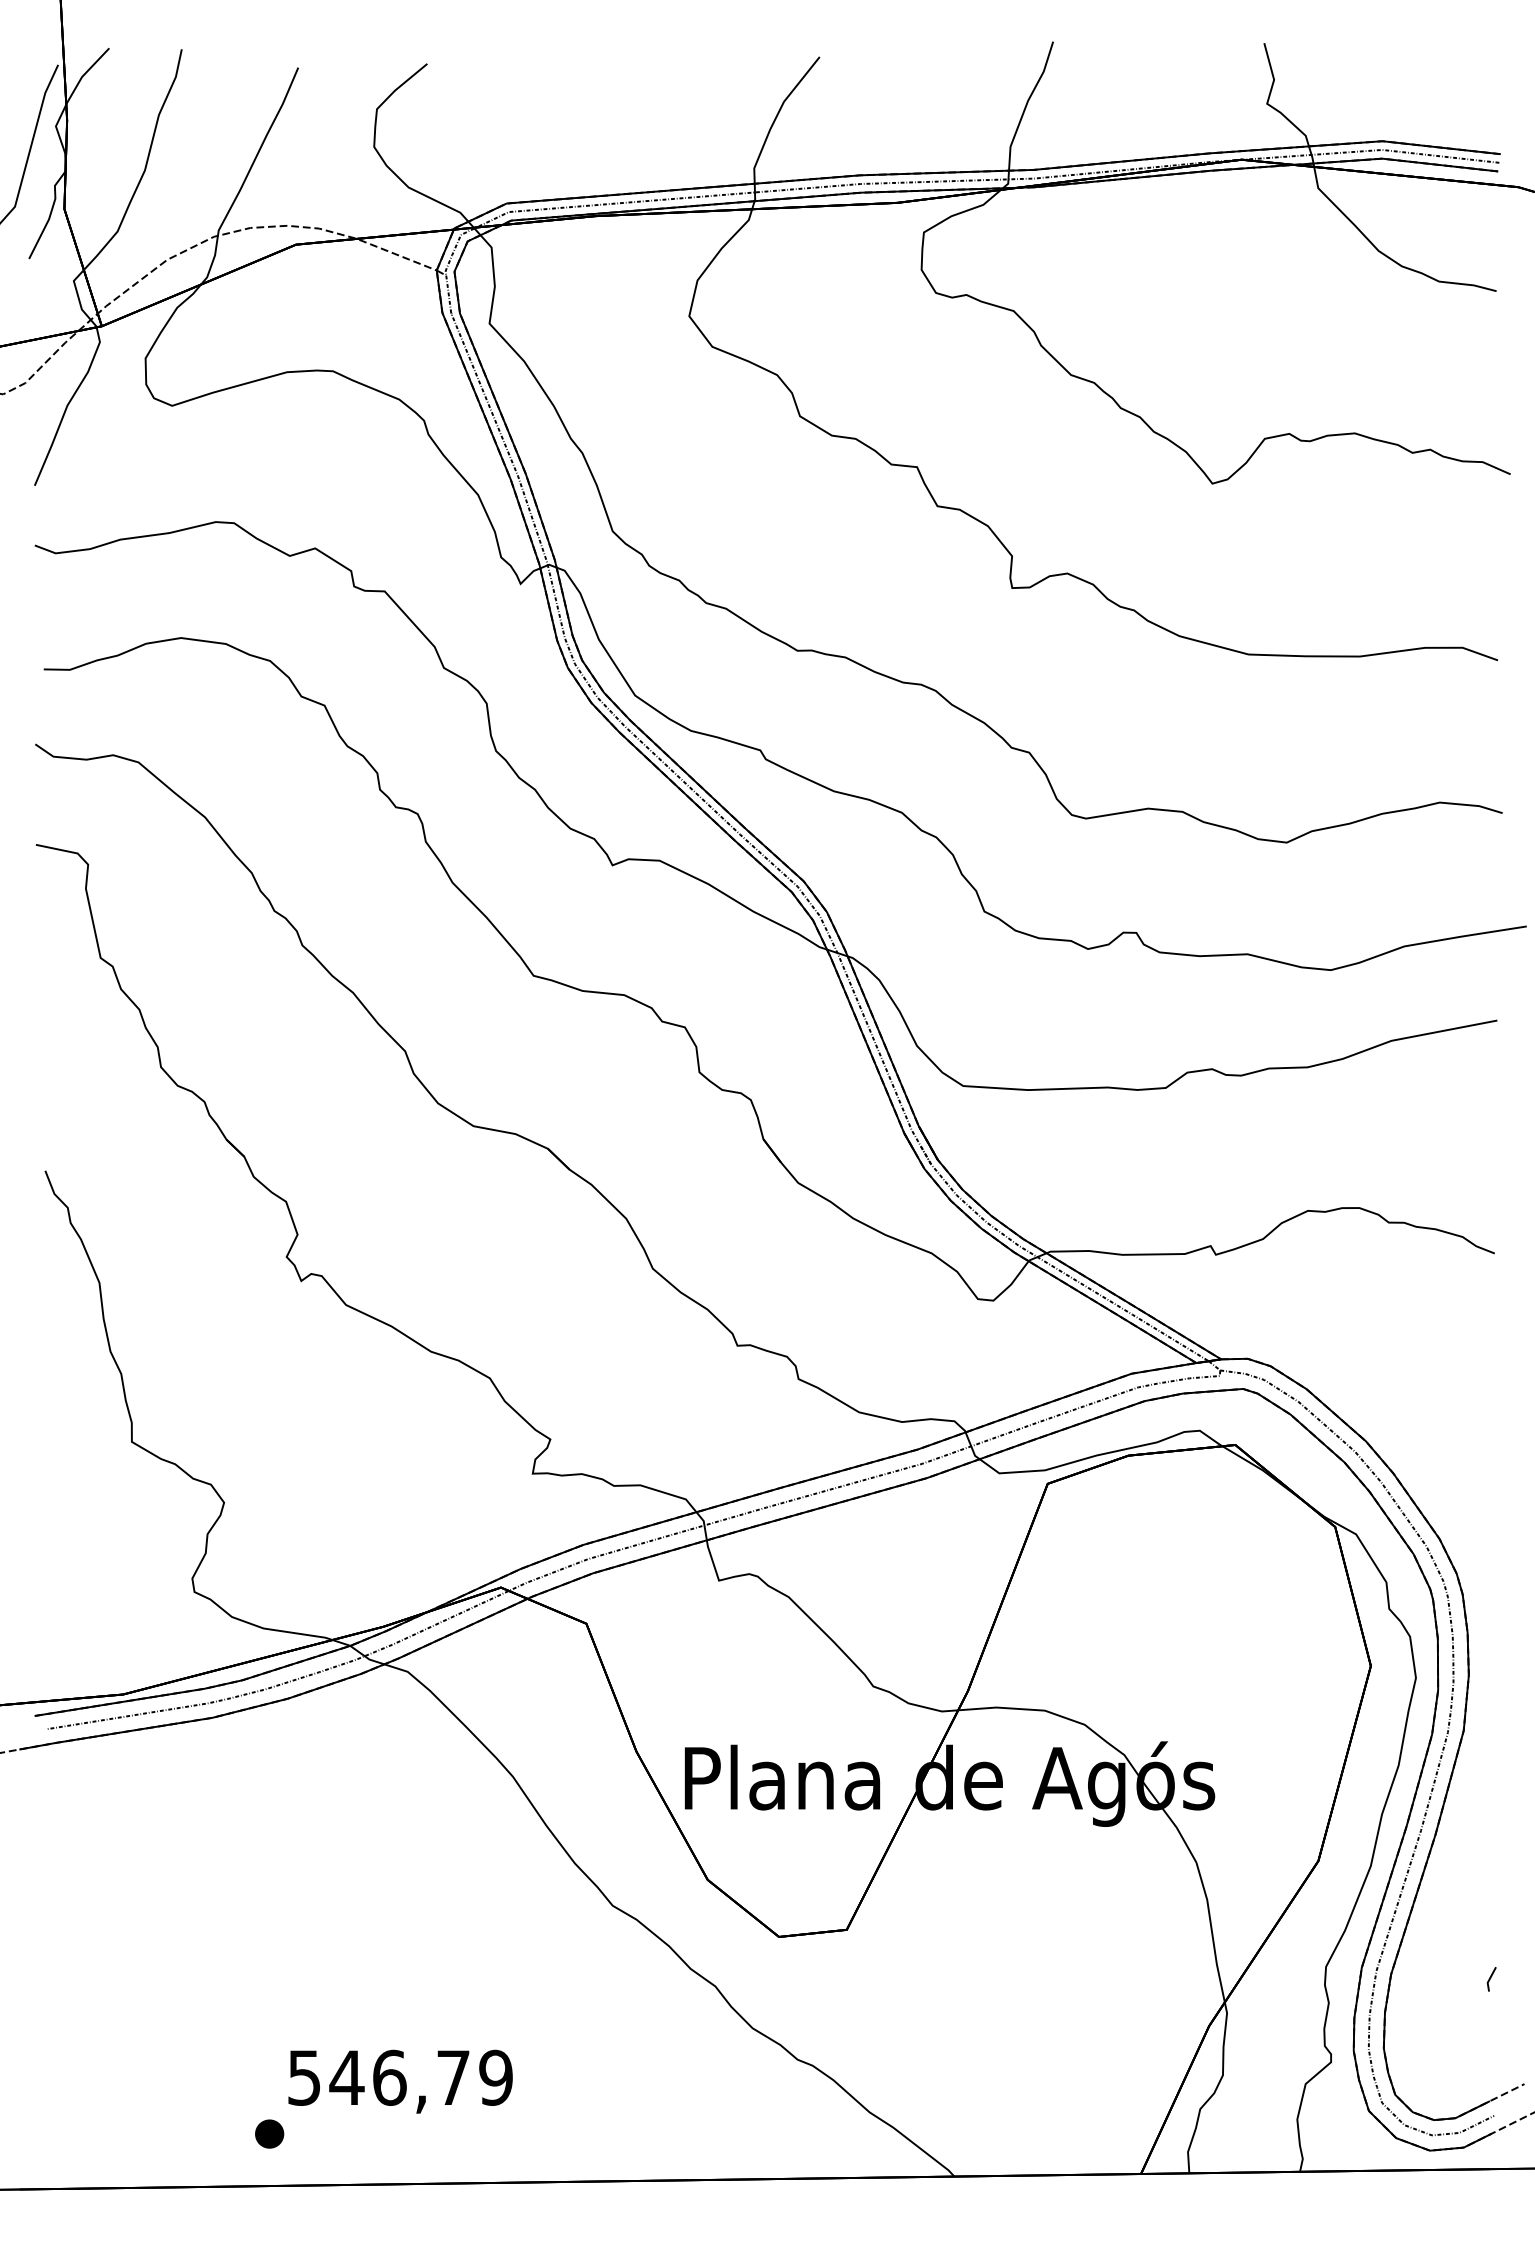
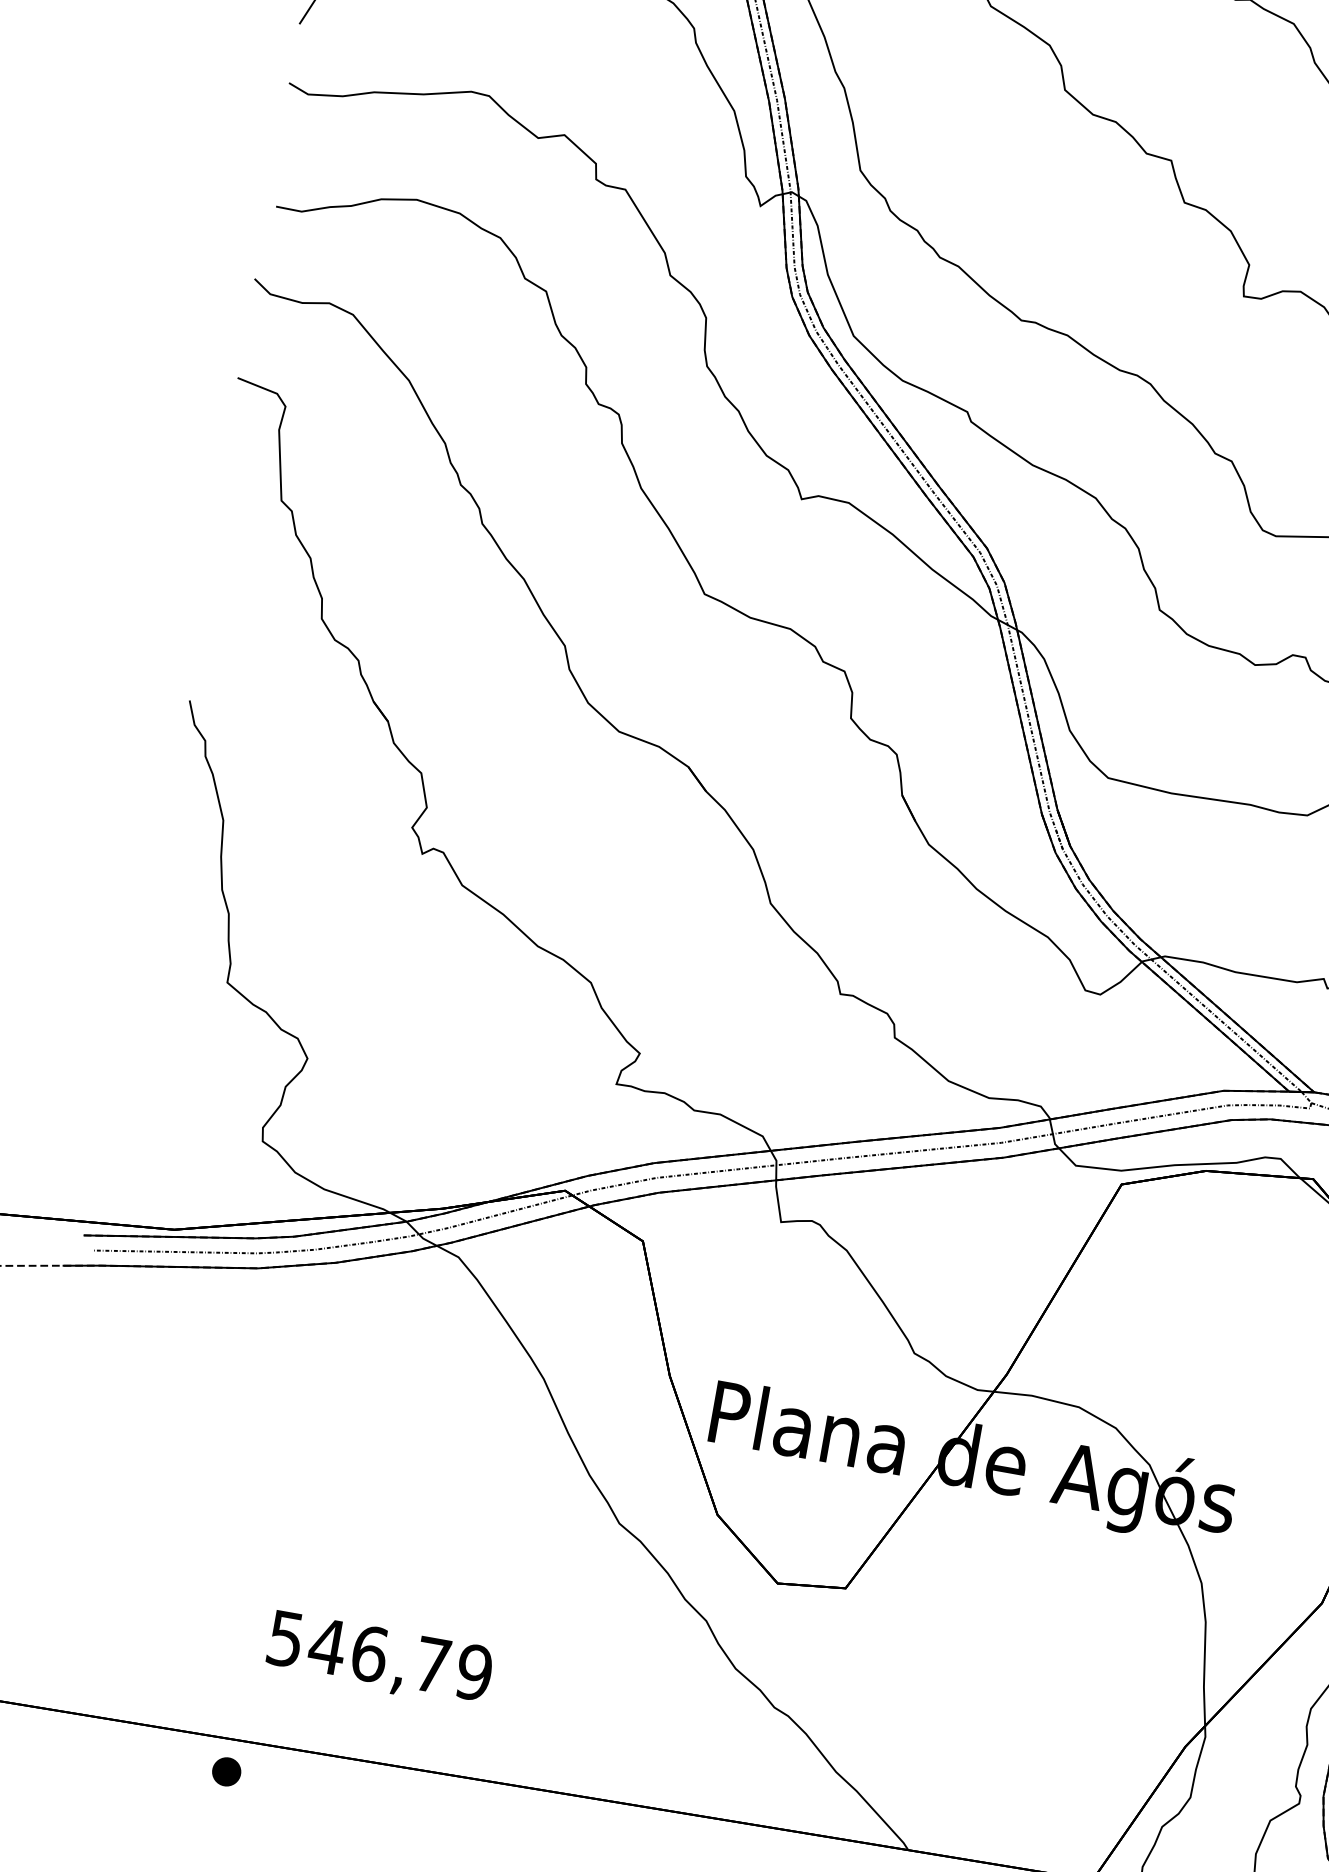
part: (269, 2133) -> (226, 1771), moved

